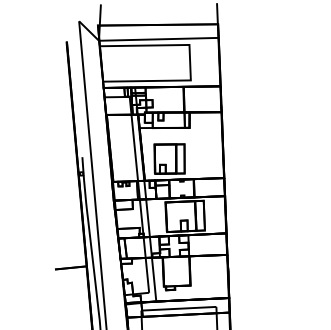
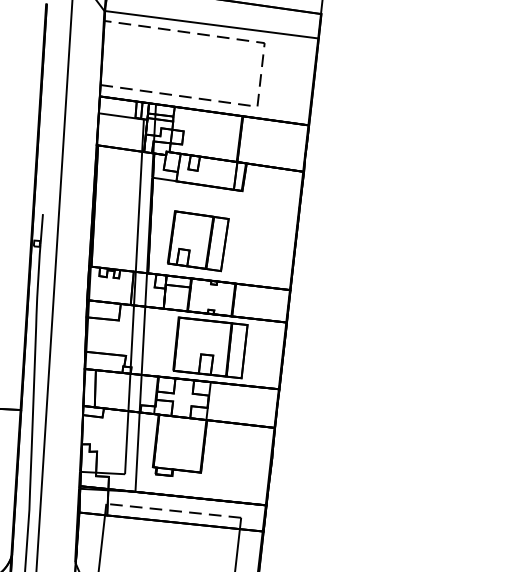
line: (190, 61) -> (261, 72), solid -> dashed
line: (178, 308) -> (173, 510), solid -> dashed

